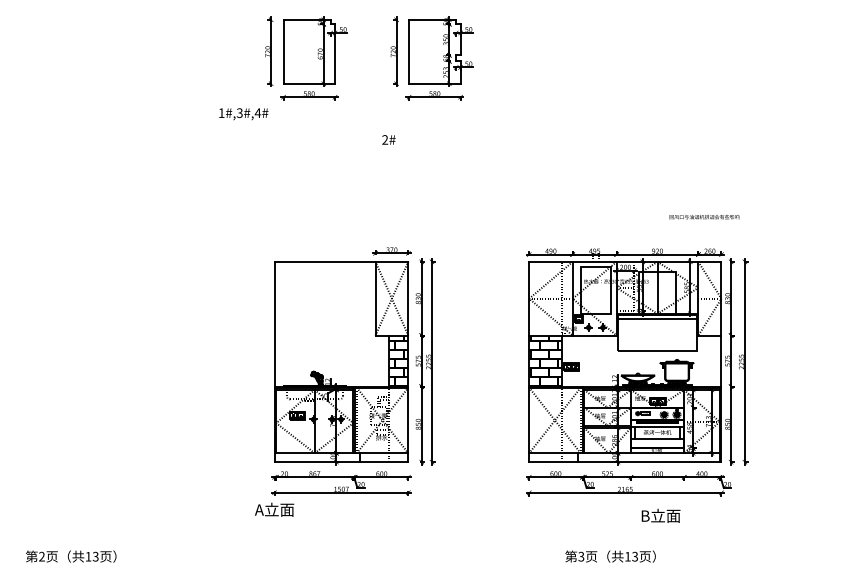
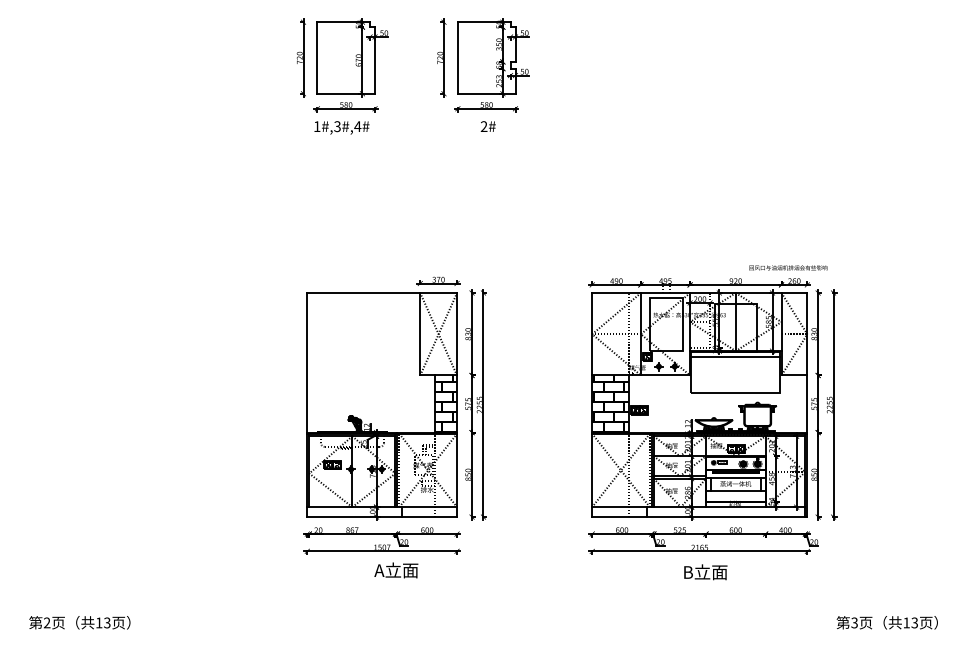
text: (243, 113) -> (341, 127), moved
text: (388, 139) -> (487, 126), moved
text: (704, 216) -> (788, 267), moved
text: (274, 509) -> (396, 570), moved
text: (660, 516) -> (705, 572), moved
text: (609, 556) -> (886, 622), moved

